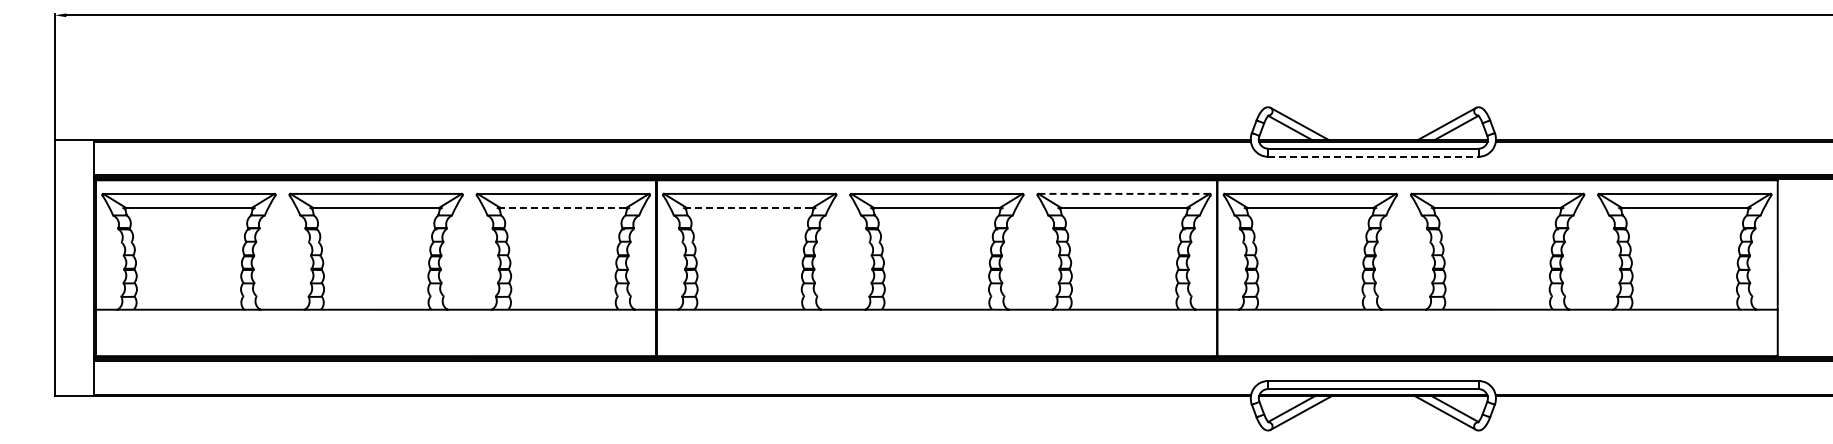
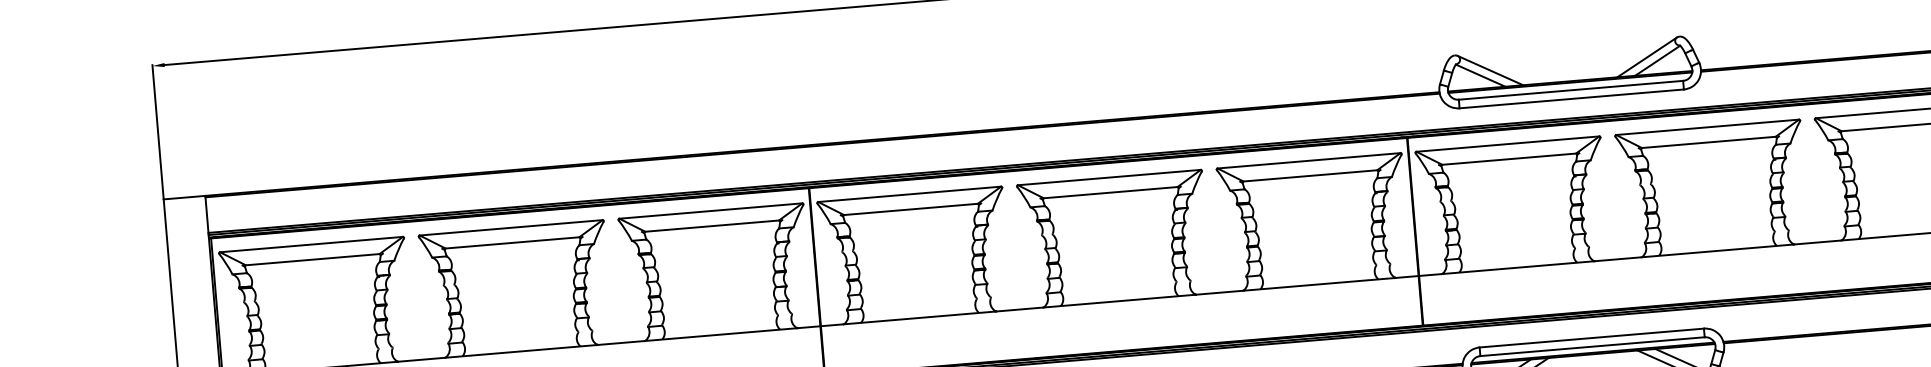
line: (1373, 156) -> (1571, 98), dashed -> solid
line: (1124, 193) -> (1309, 160), dashed -> solid
line: (563, 208) -> (712, 226), dashed -> solid
line: (749, 208) -> (910, 209), dashed -> solid

